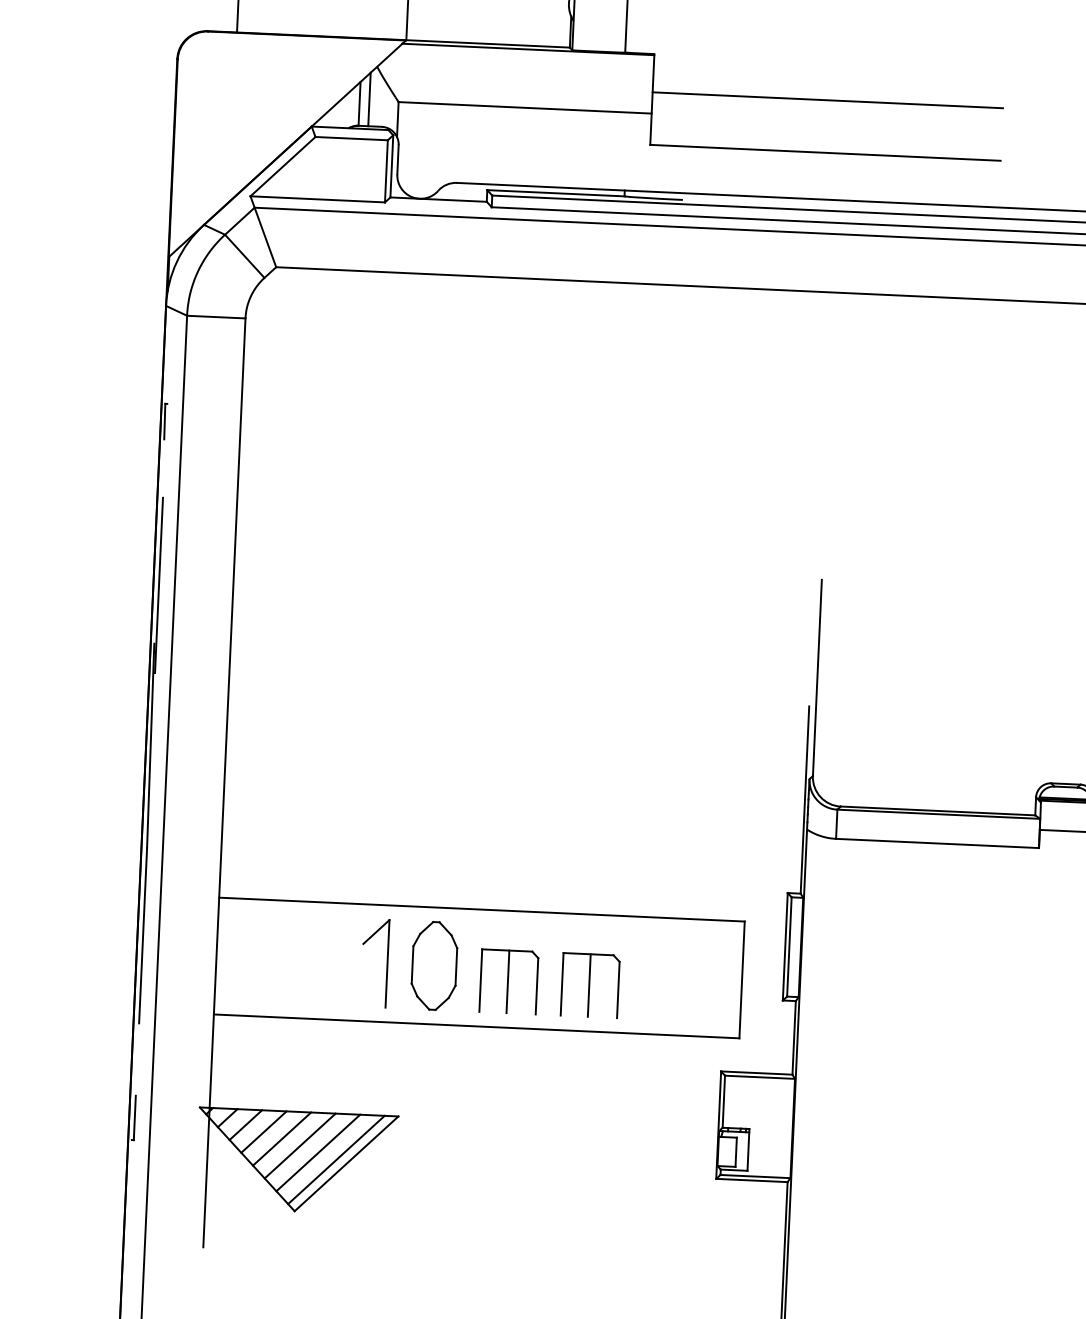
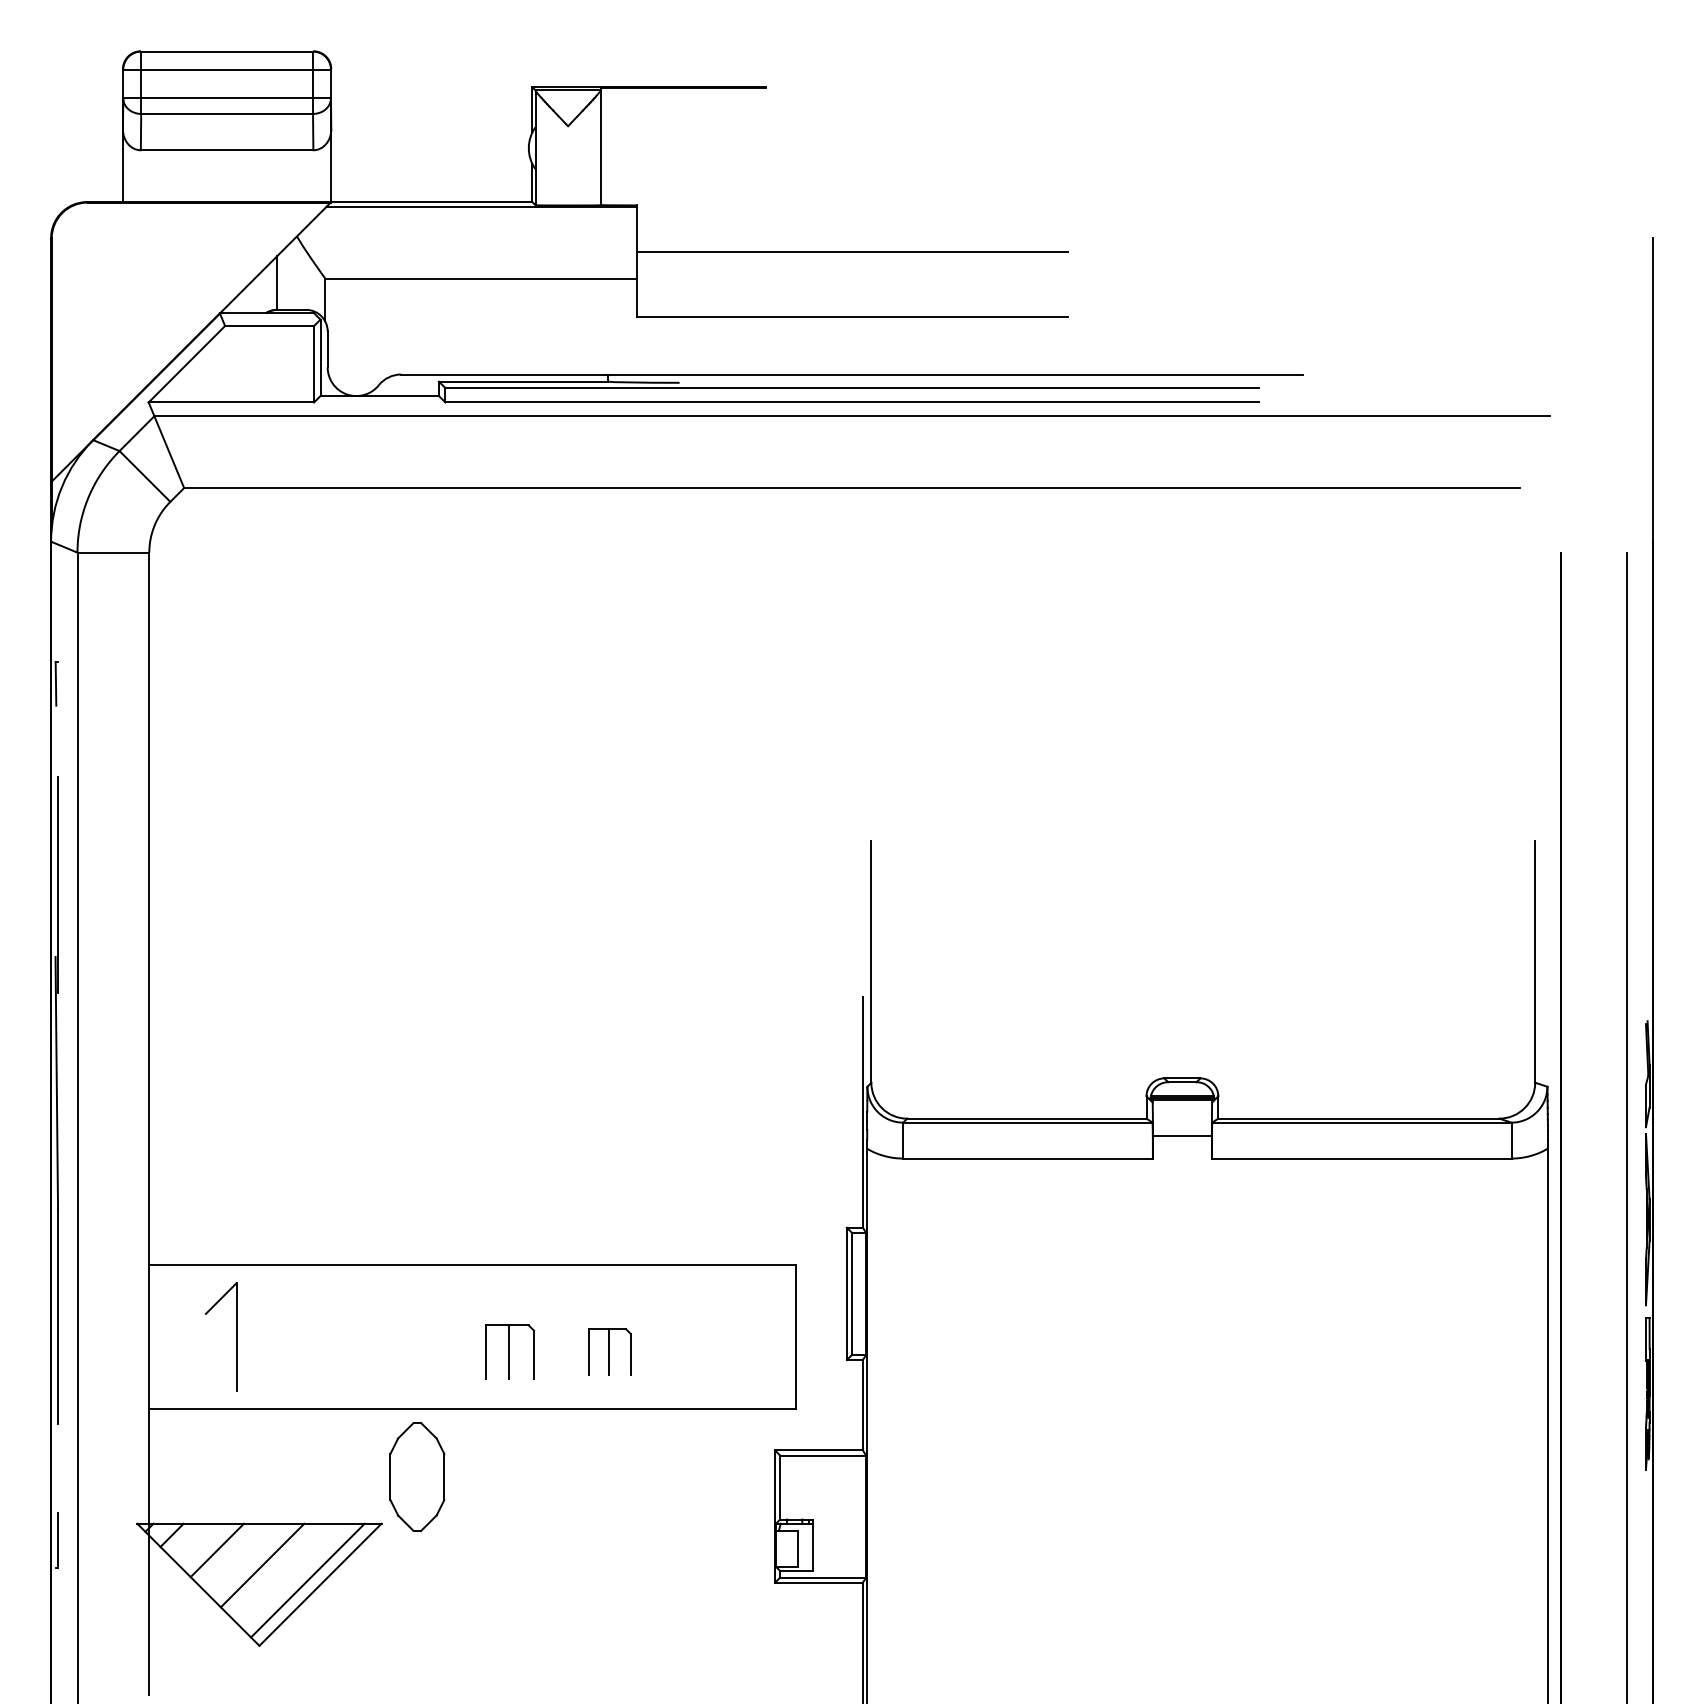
line: (369, 99) -> (289, 276), removed
part: (387, 963) -> (236, 1336), moved
part: (434, 965) -> (417, 1476), moved
part: (508, 981) -> (509, 1351), size x0.7
part: (590, 984) -> (609, 1351), size x0.6
line: (245, 1124) -> (194, 1542), removed
line: (281, 1138) -> (239, 1557), removed
line: (317, 1152) -> (284, 1572), removed

